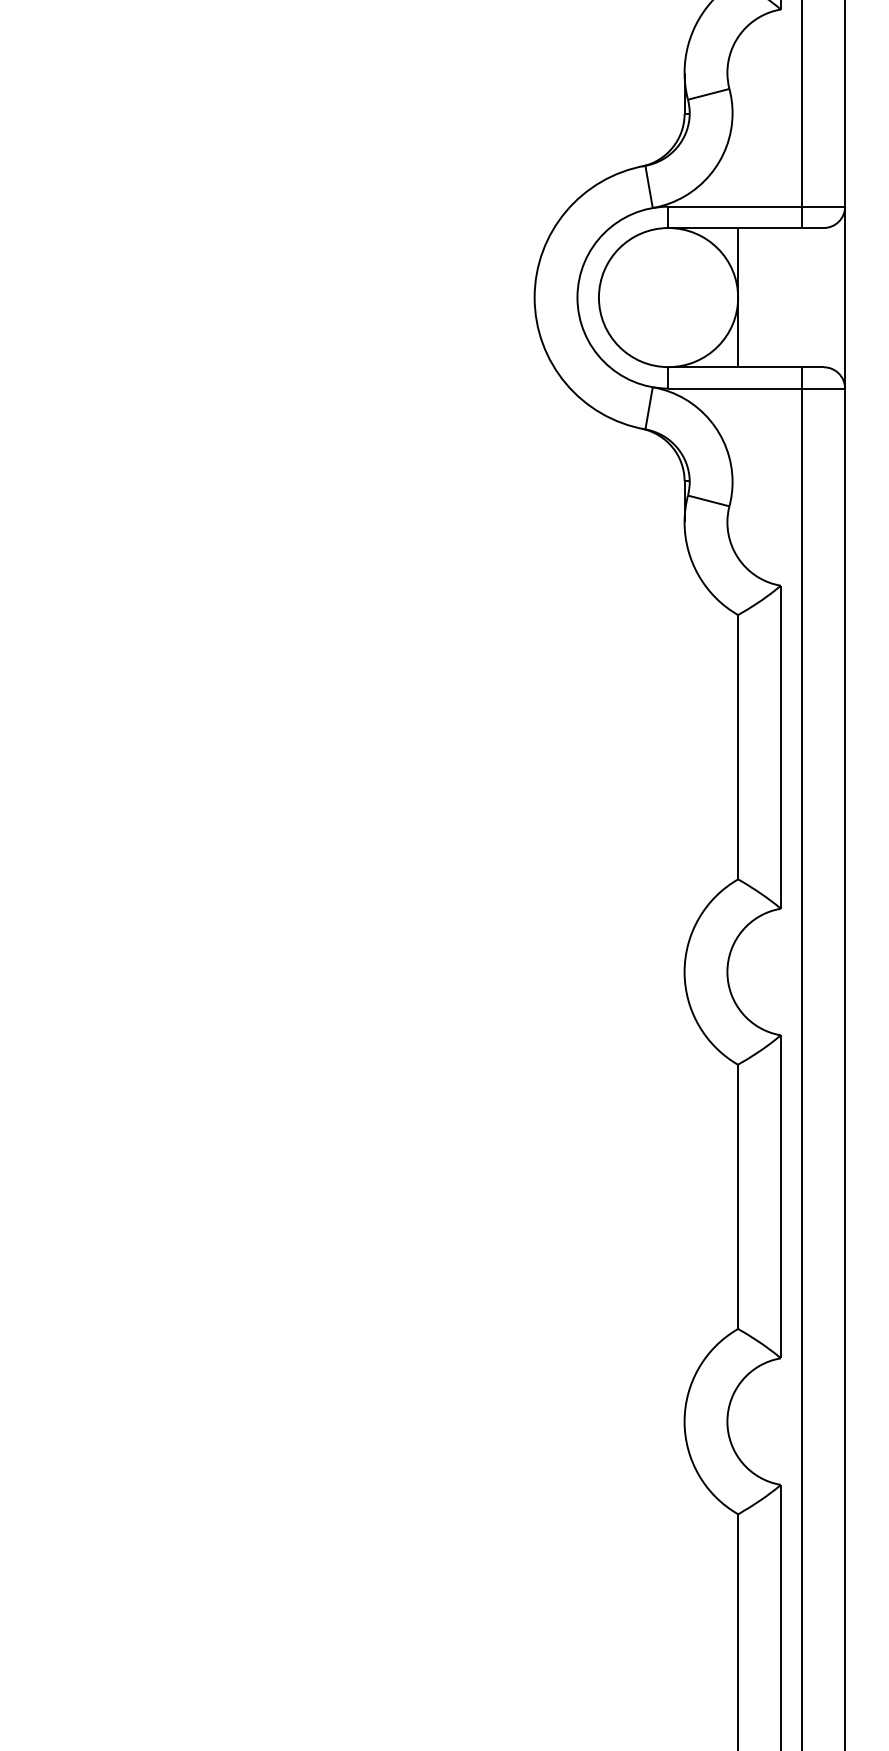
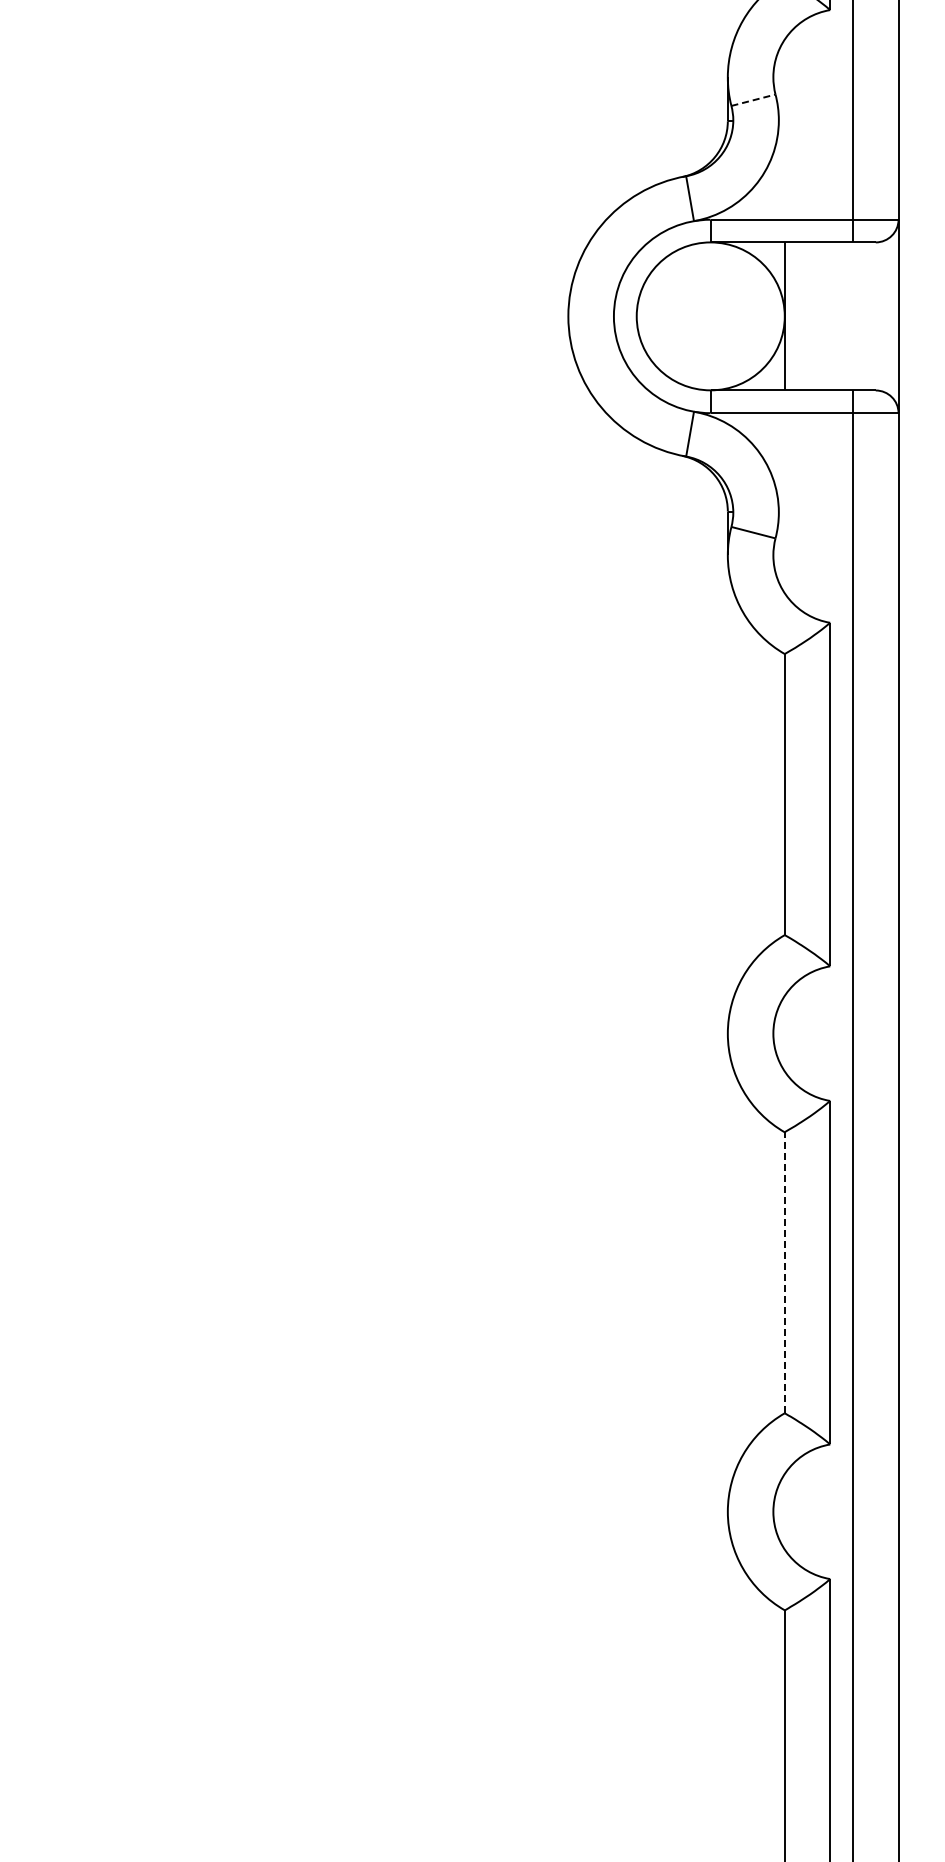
line: (708, 94) -> (753, 100), solid -> dashed
line: (737, 1196) -> (784, 1272), solid -> dashed

